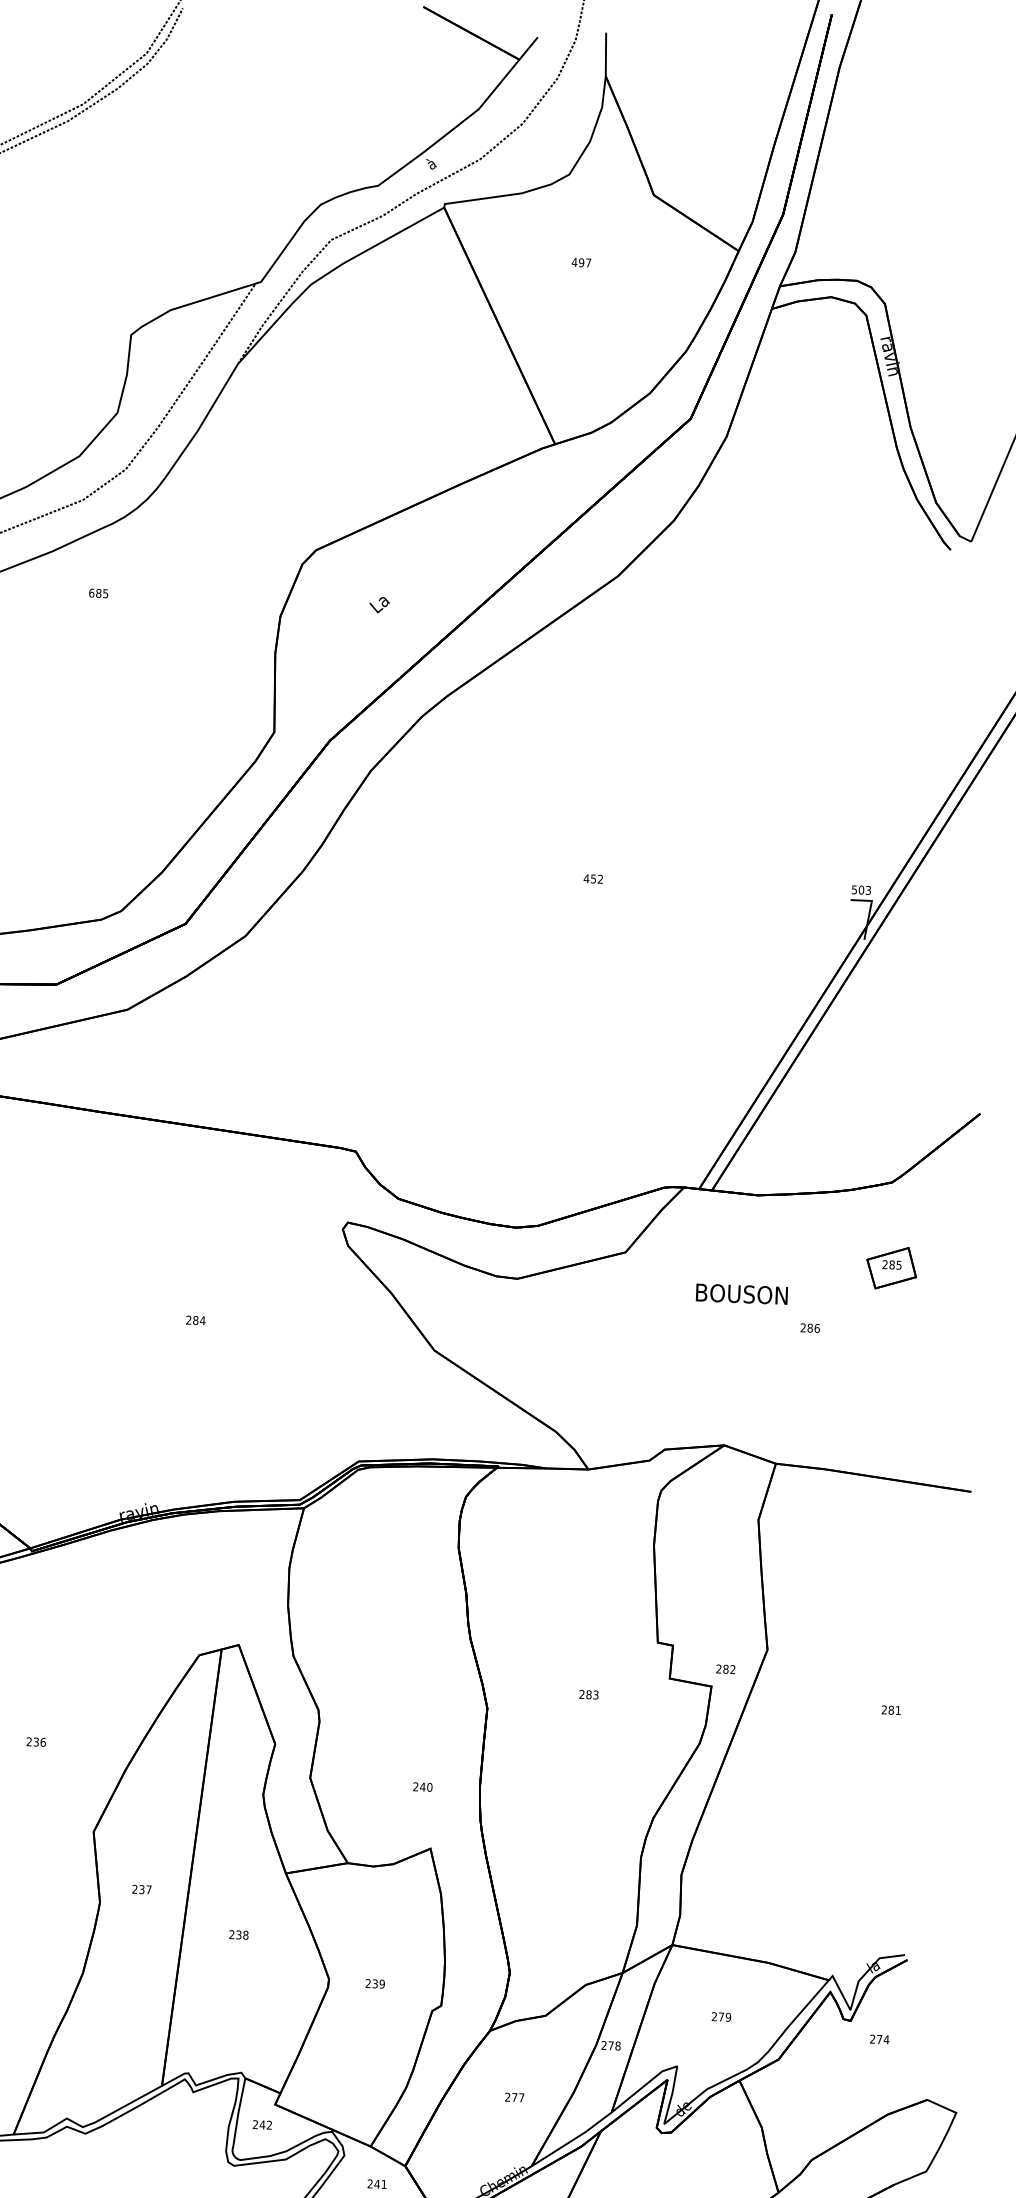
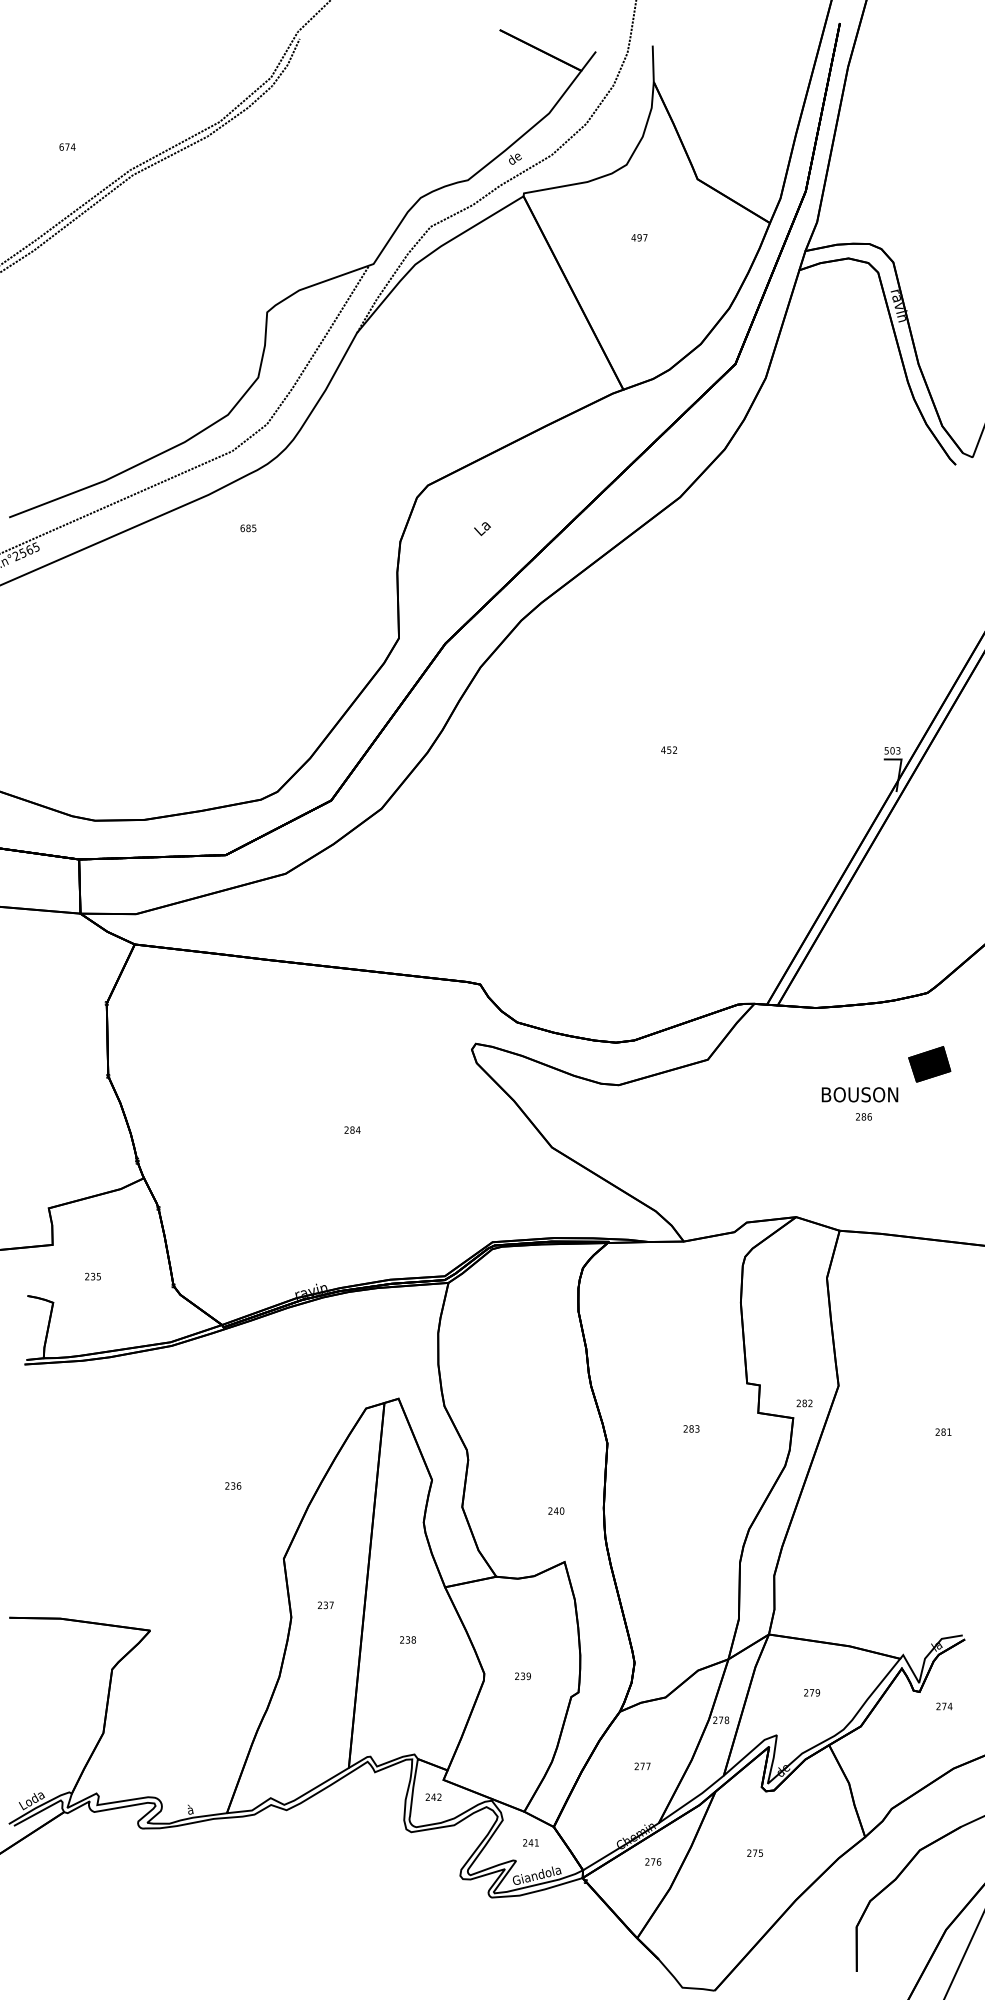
text: (435, 162) -> (514, 159), à -> de
fill: (891, 1268) -> (929, 1064), added
text: (741, 1293) -> (859, 1094), moved

